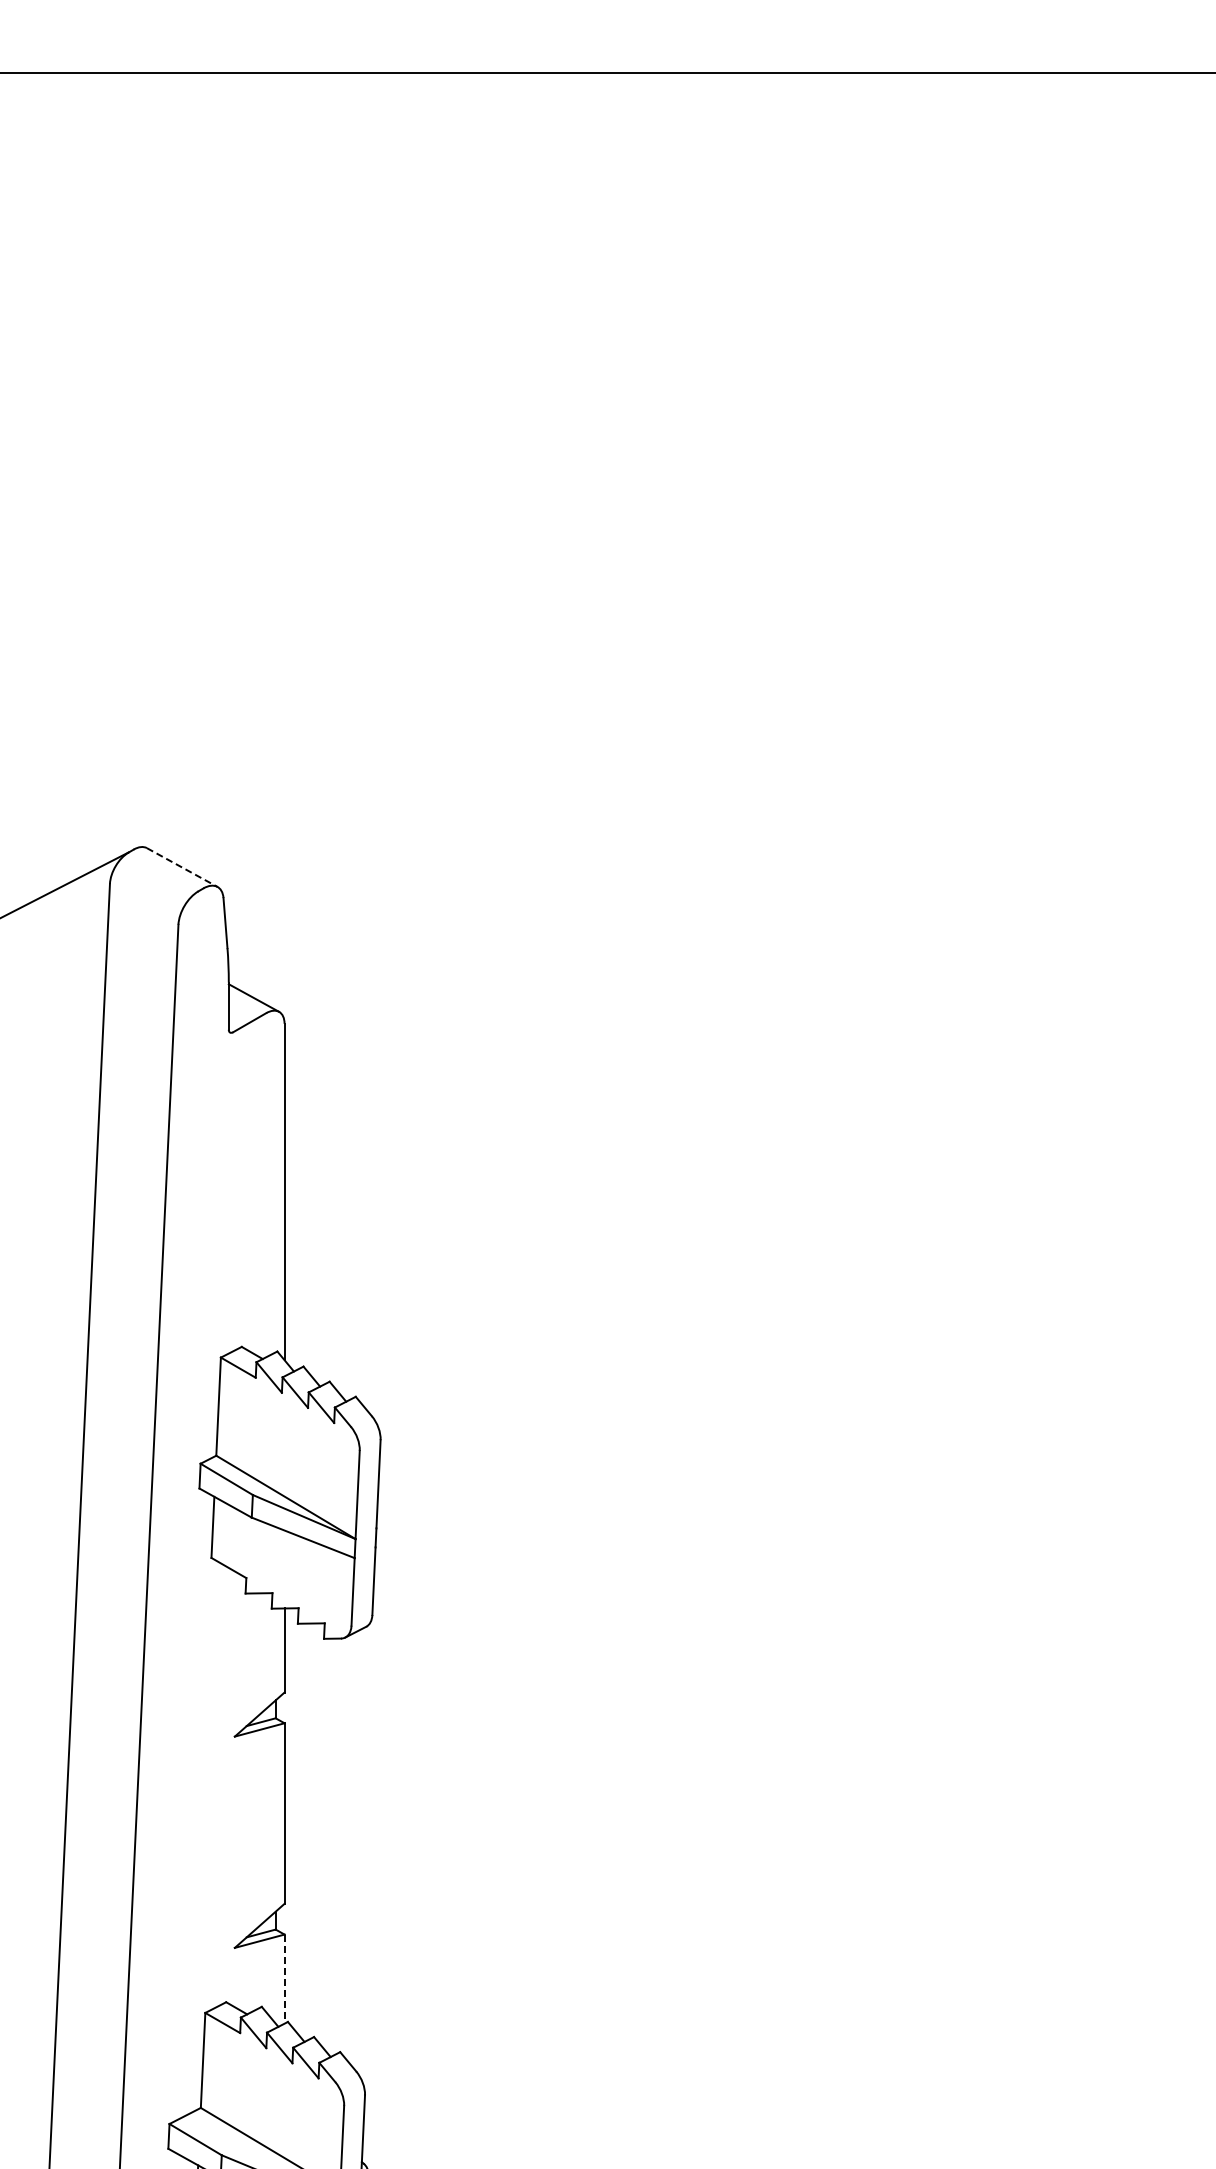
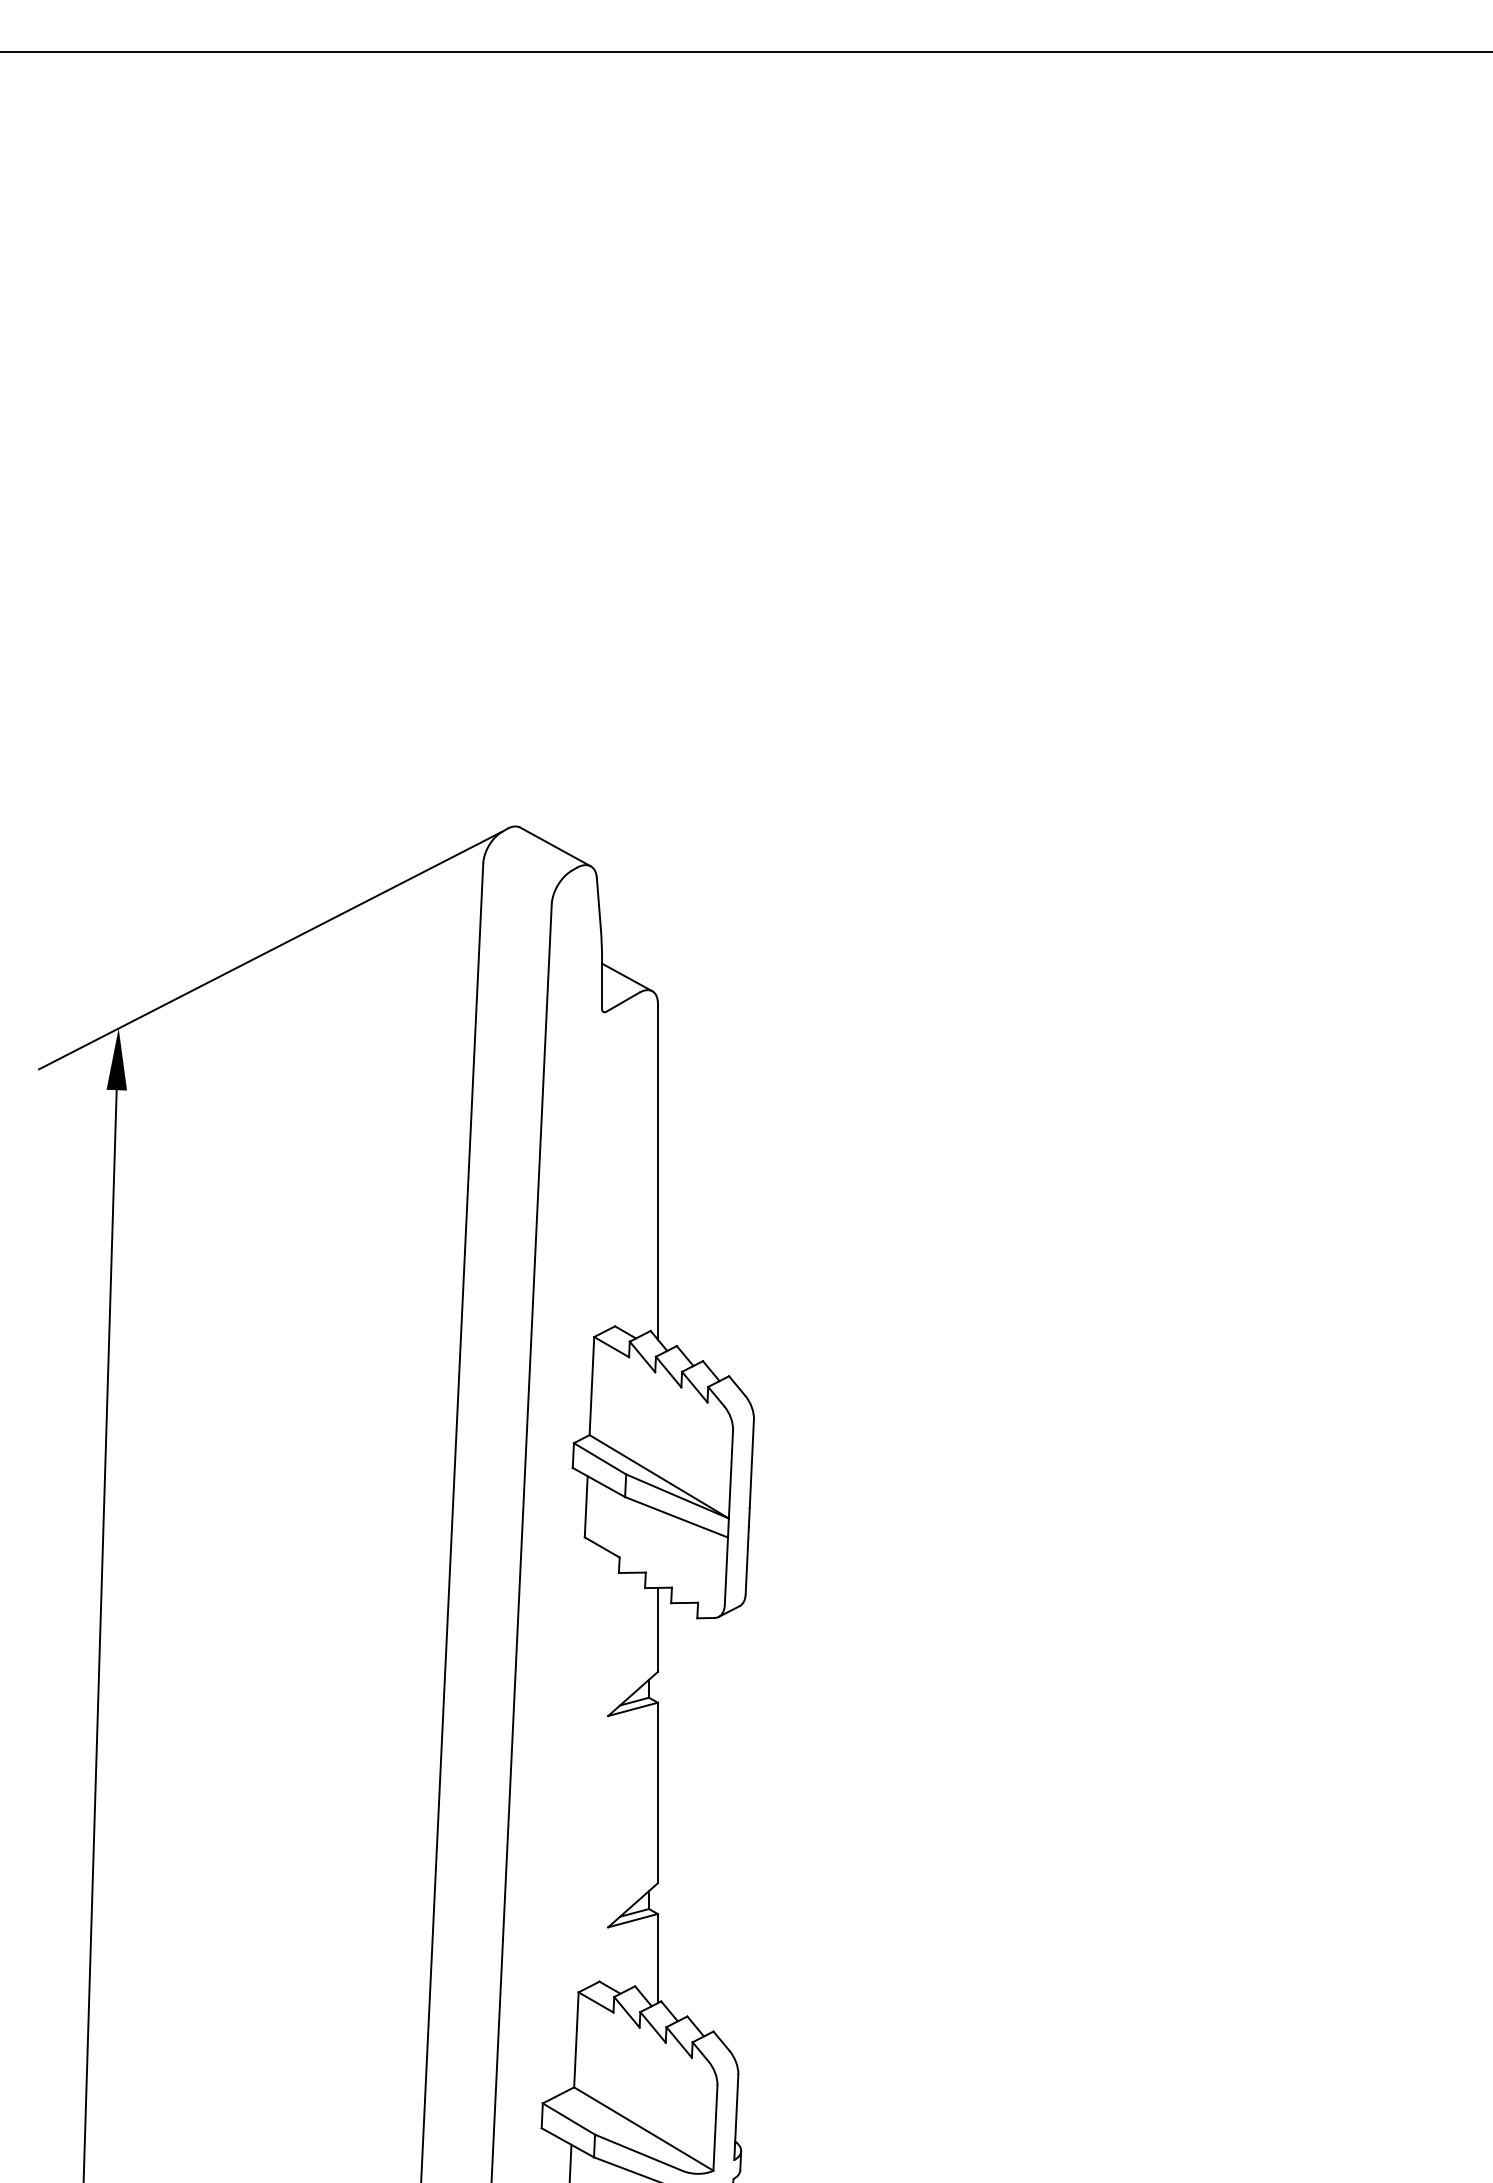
line: (182, 868) -> (555, 847), dashed -> solid
line: (284, 1979) -> (657, 1958), dashed -> solid

